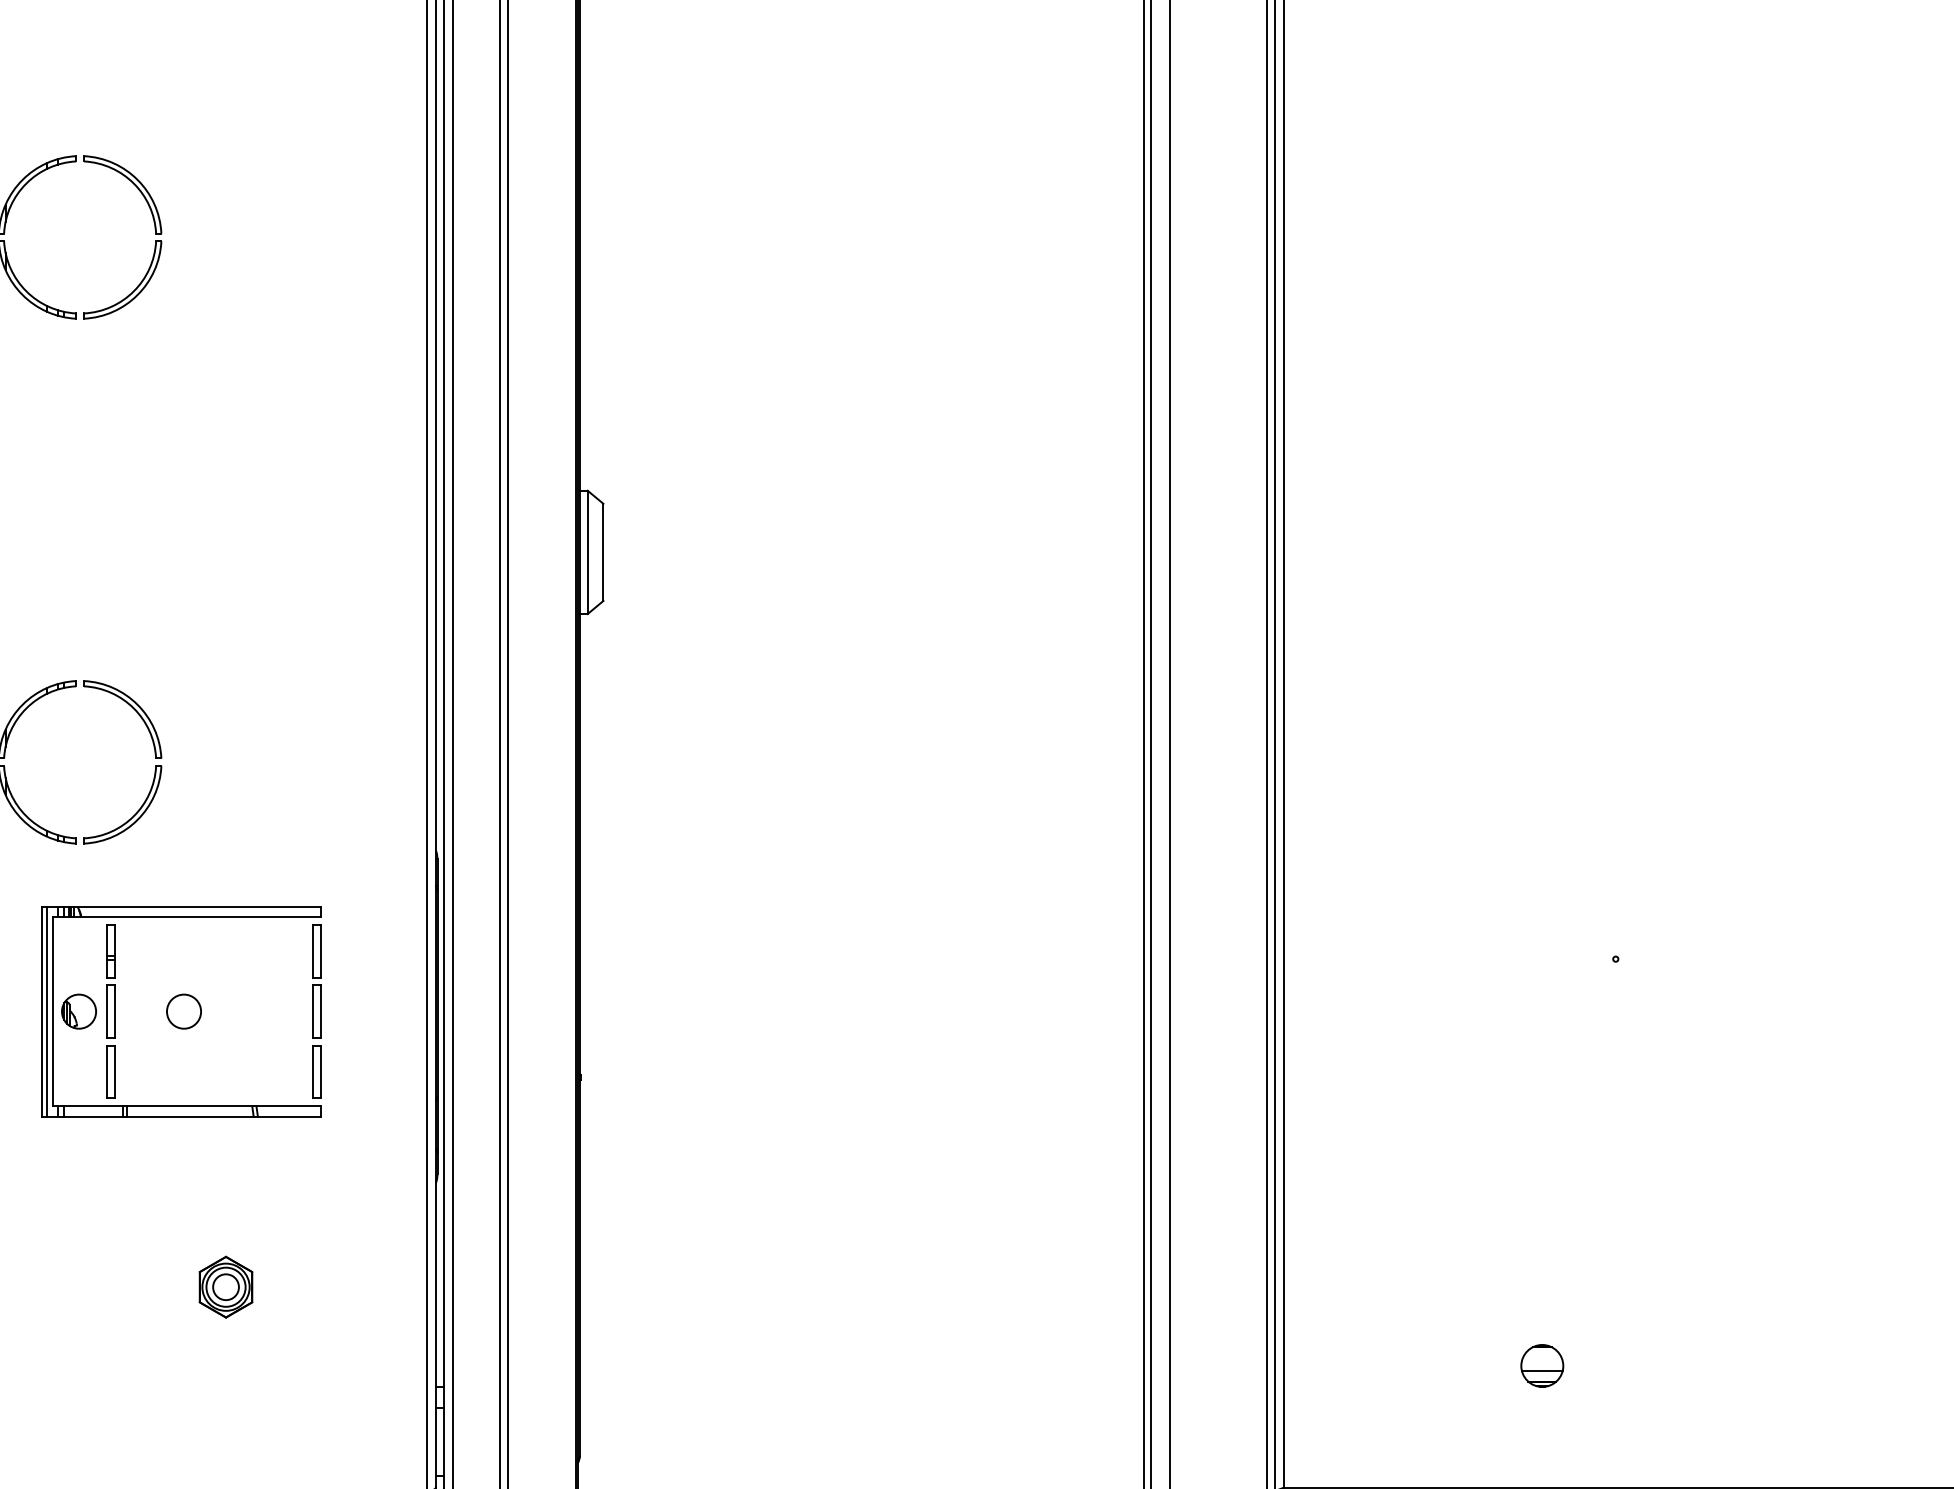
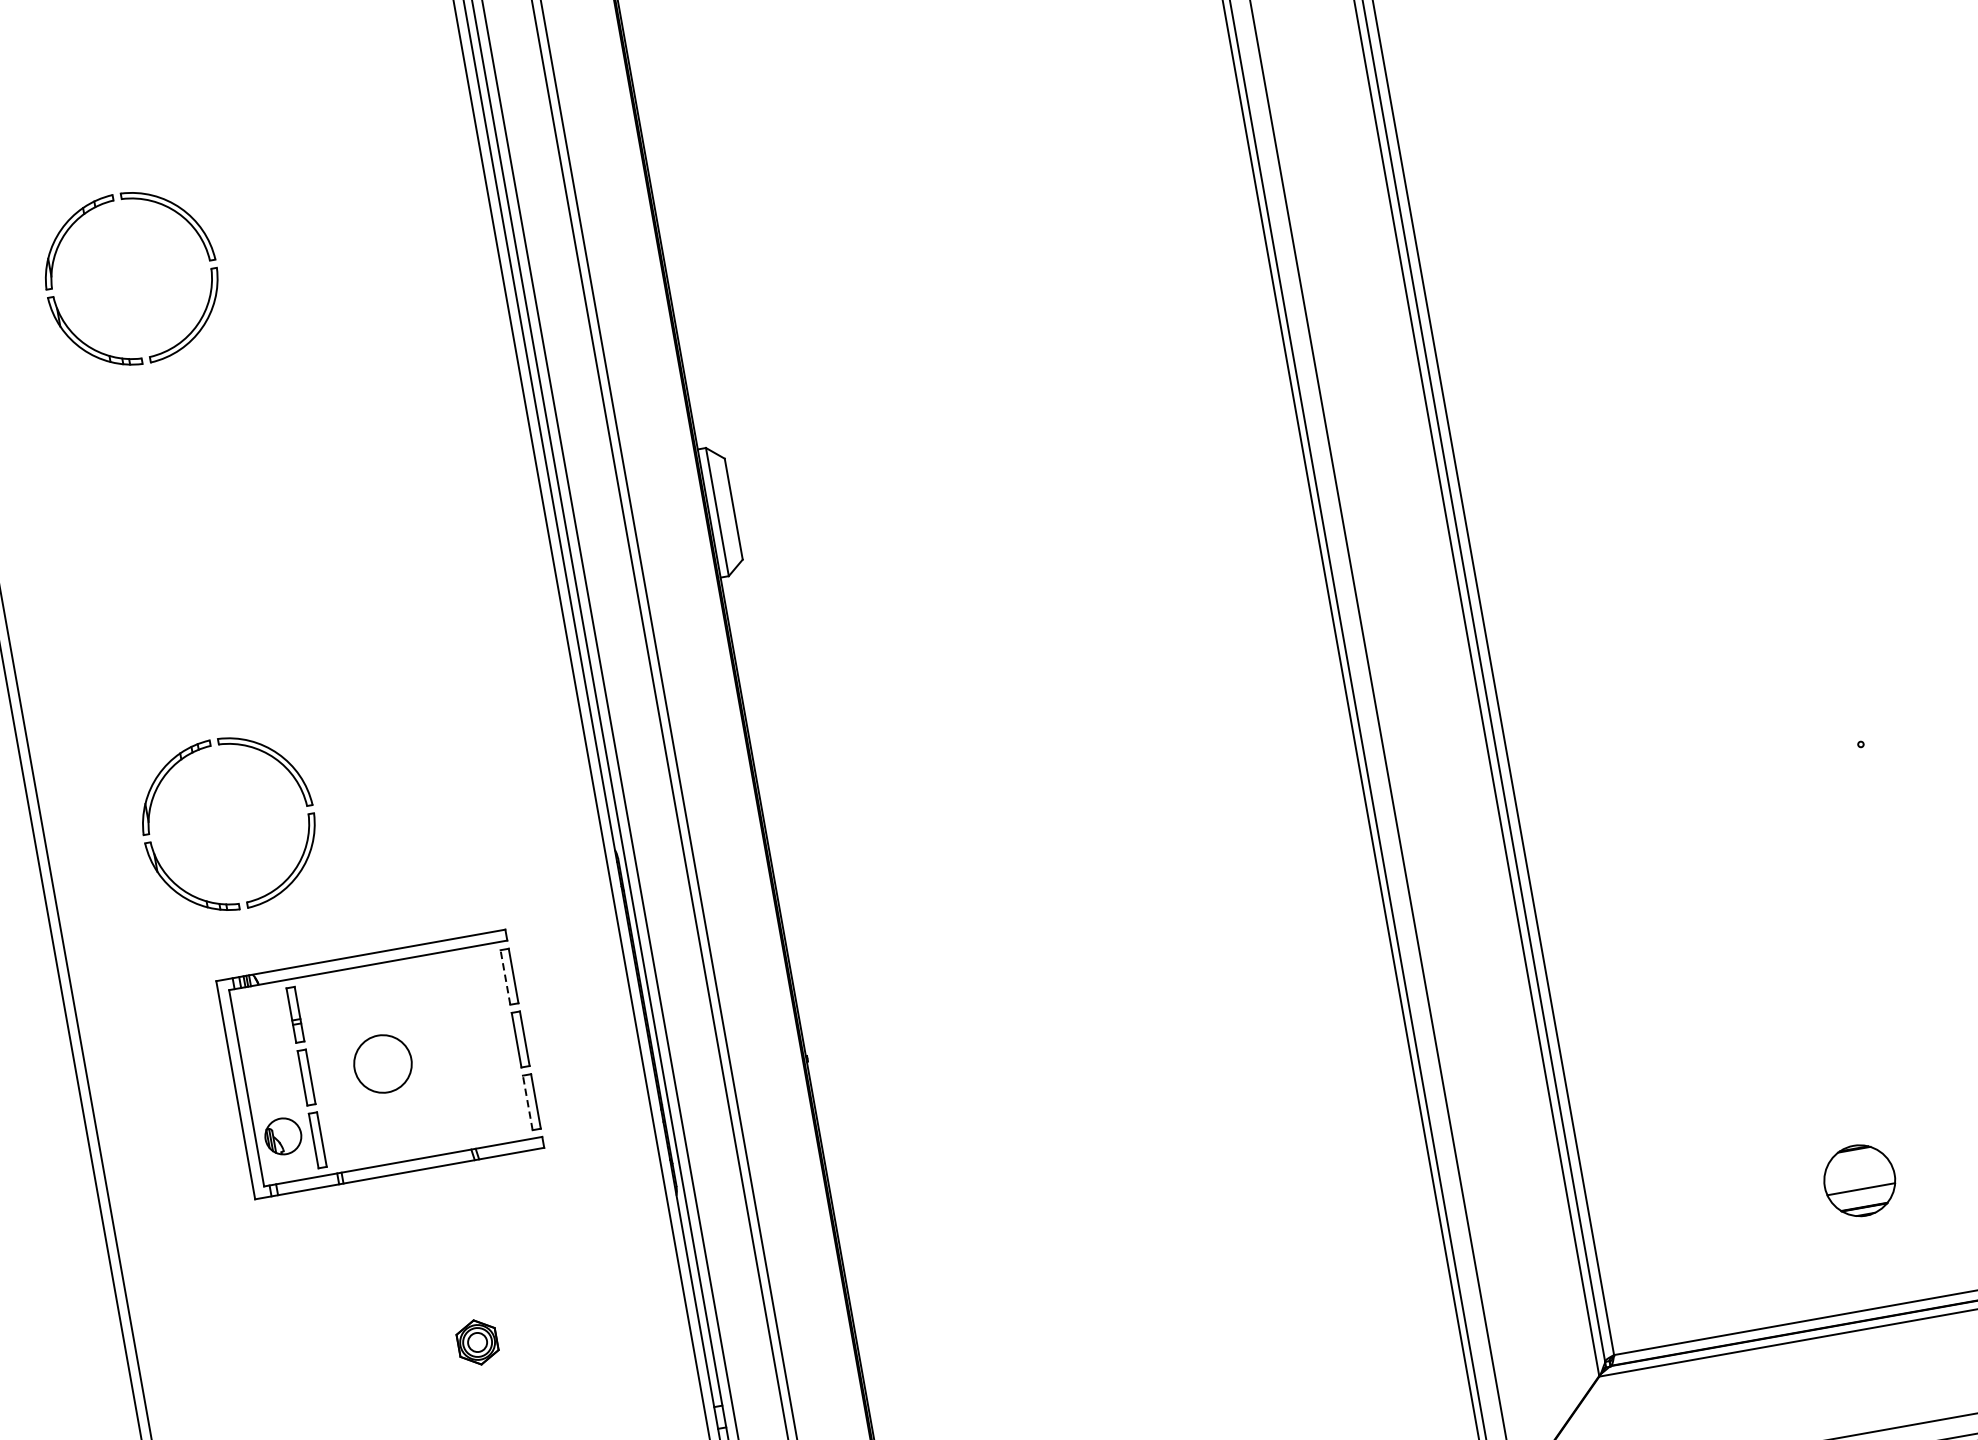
line: (312, 950) -> (505, 976), solid -> dashed
line: (46, 1011) -> (240, 1089), removed
part: (78, 1011) -> (282, 1136), moved
circle: (184, 1011) -> (383, 1063), size x1.6
line: (312, 1071) -> (527, 1102), solid -> dashed
part: (225, 1286) -> (476, 1341), size x0.7
part: (1542, 1365) -> (1859, 1180), size x1.6

